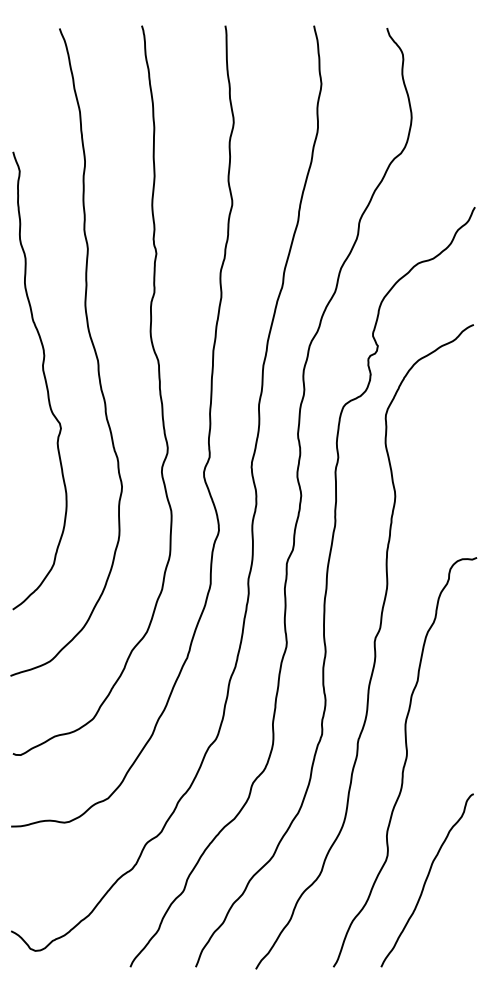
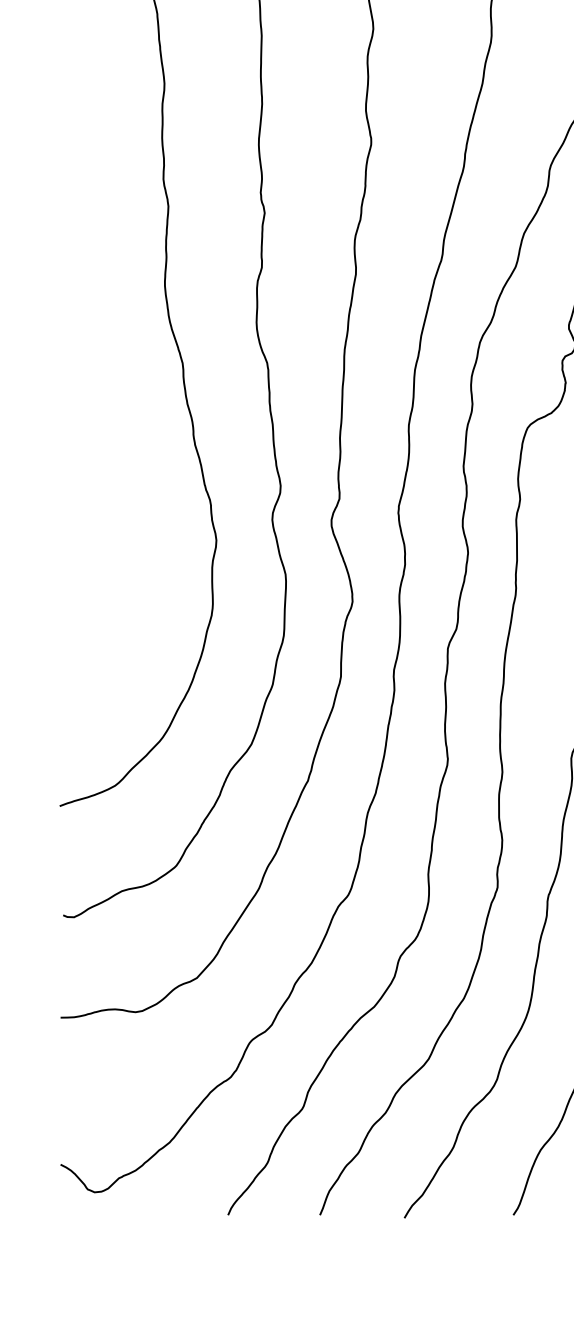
curve: (44, 380) -> (107, 391), removed

